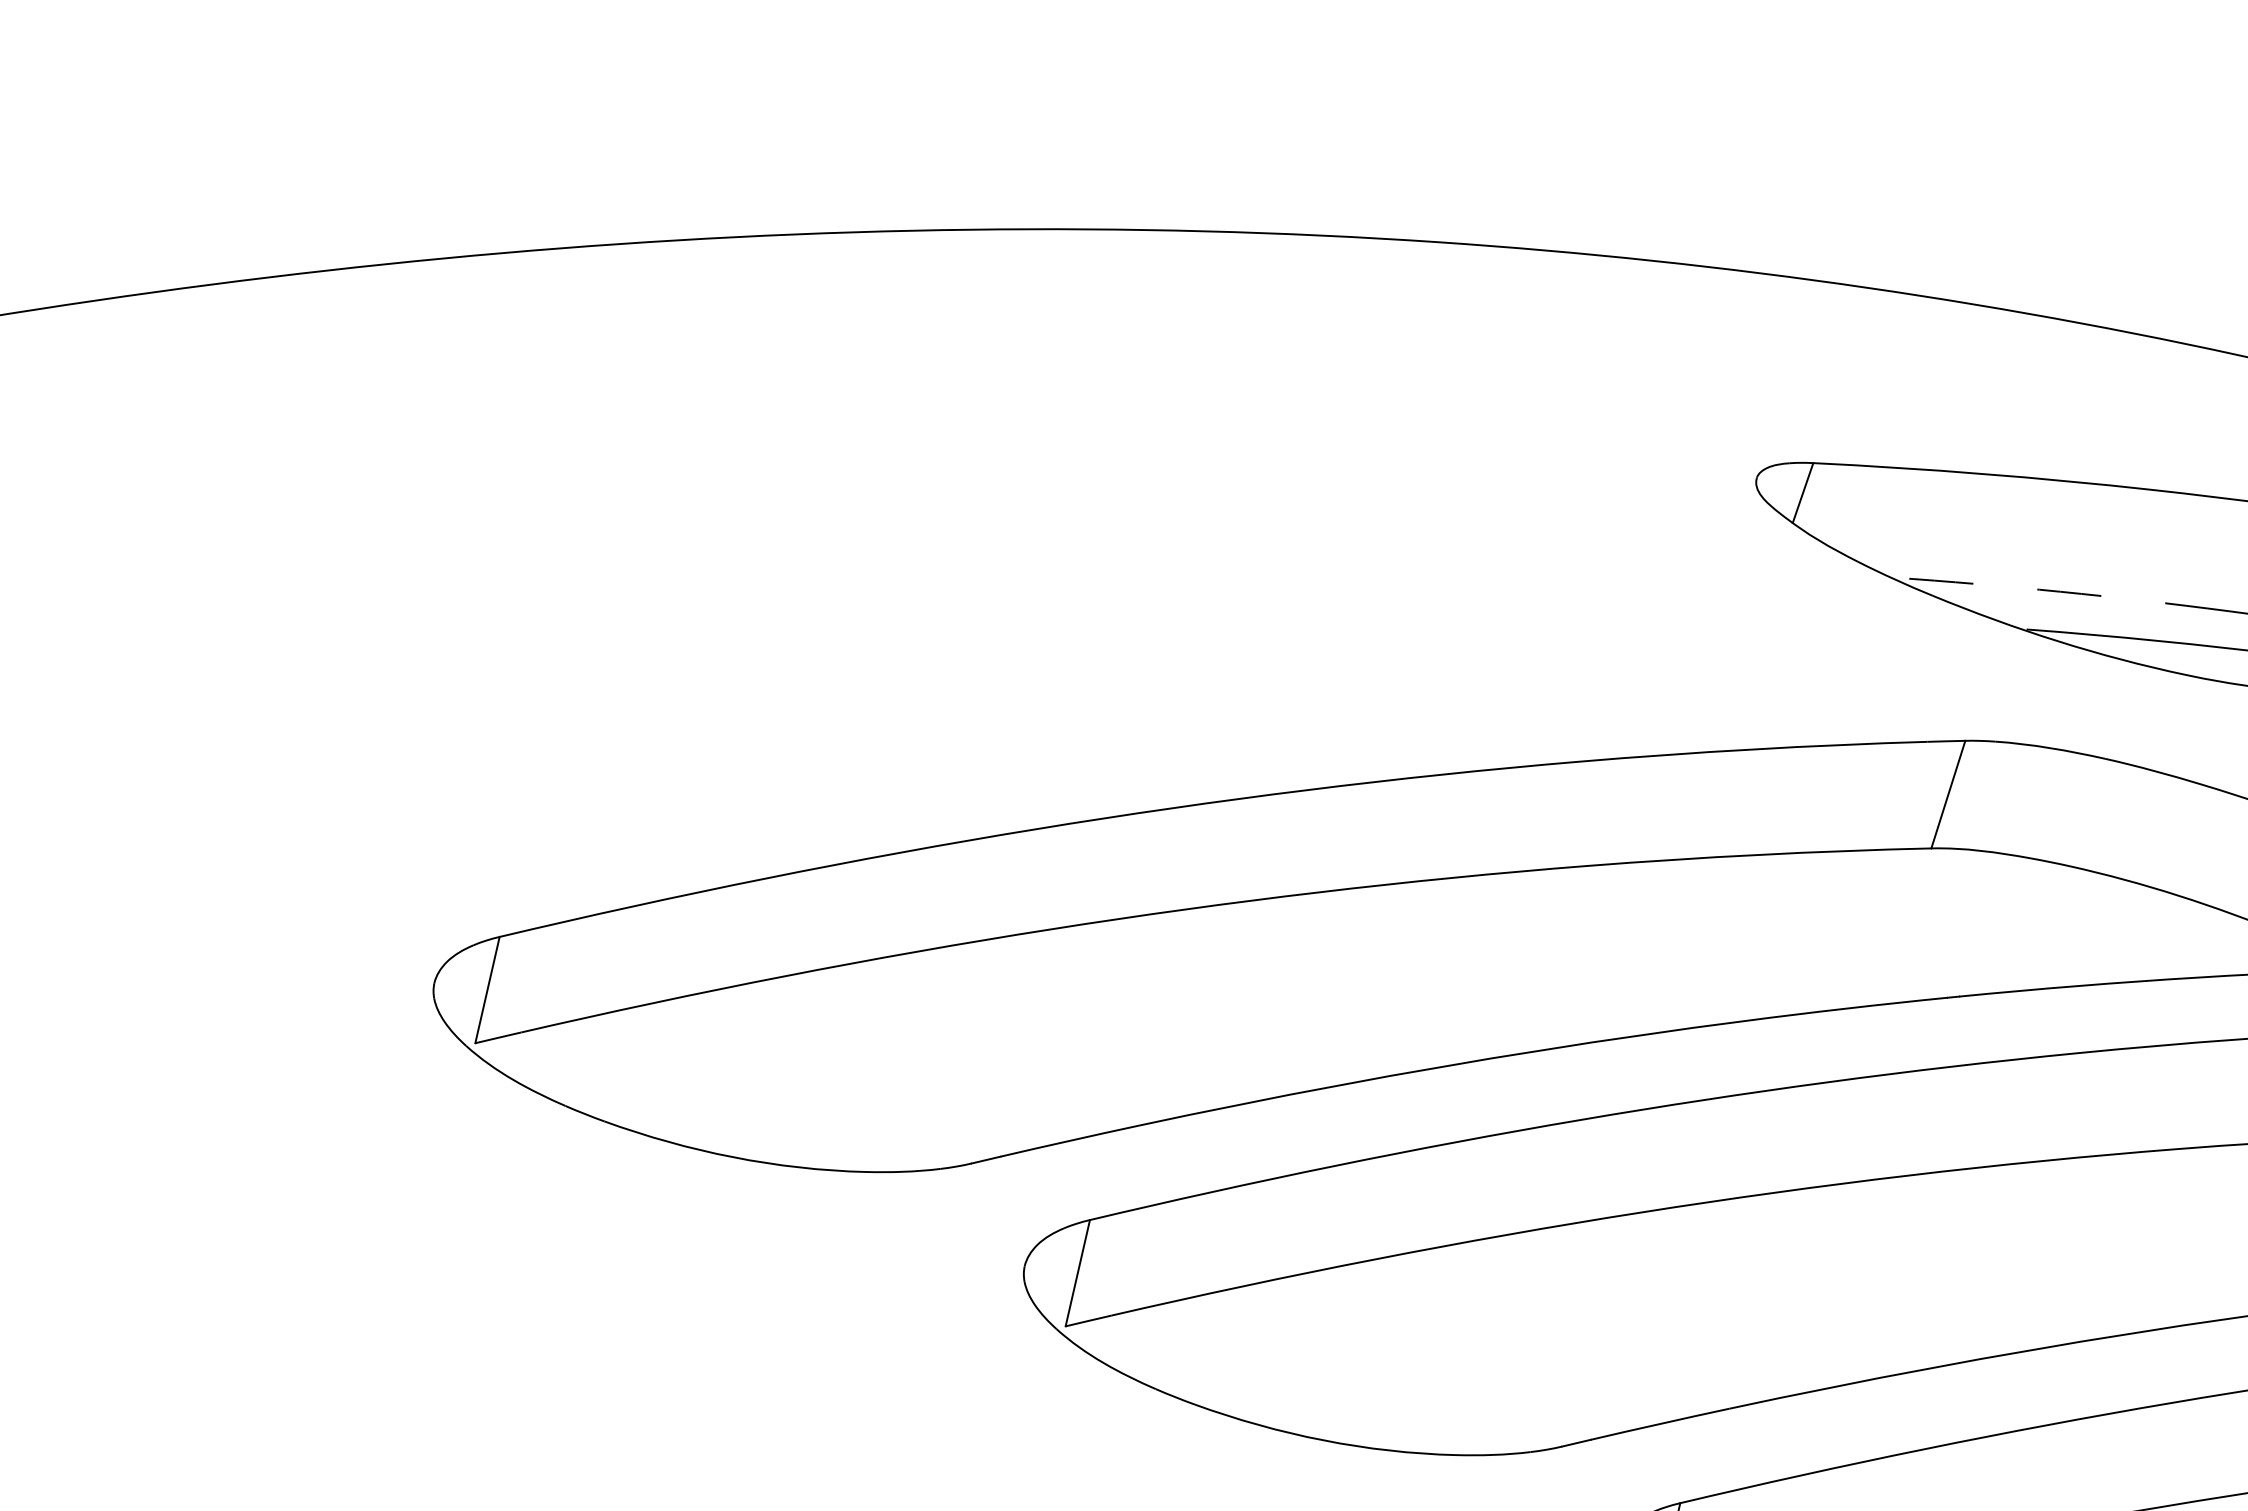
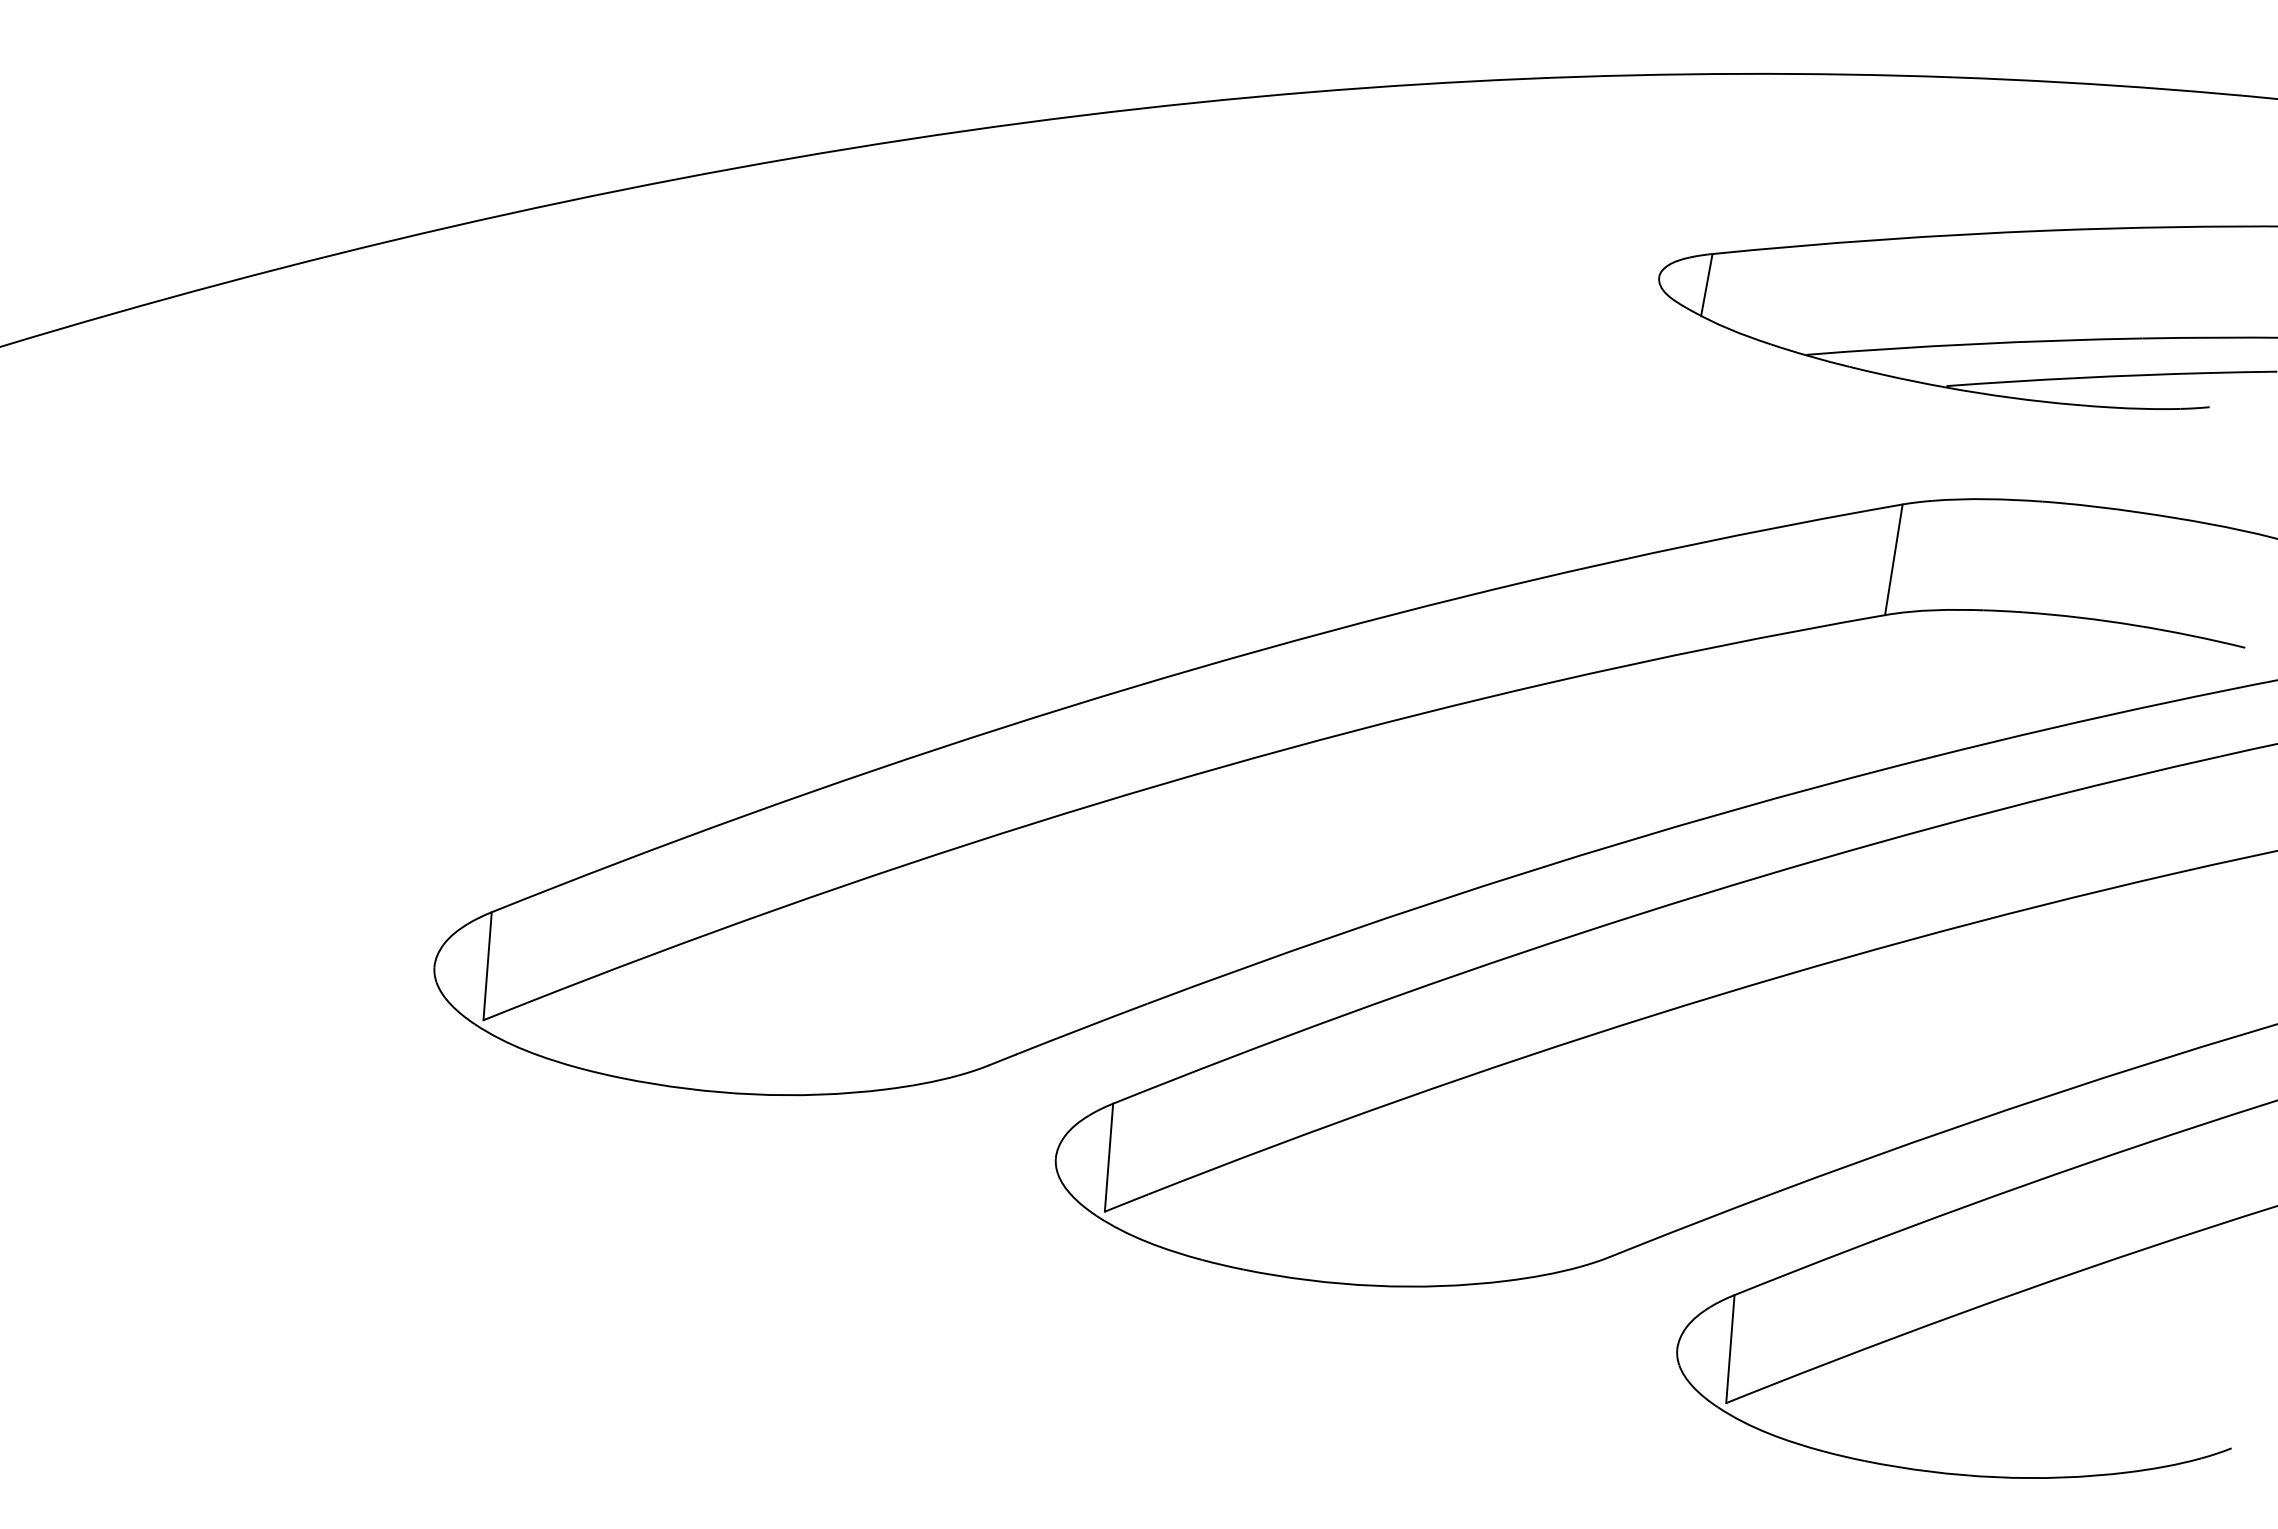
arc: (2060, 592) -> (1974, 344), dashed -> solid

